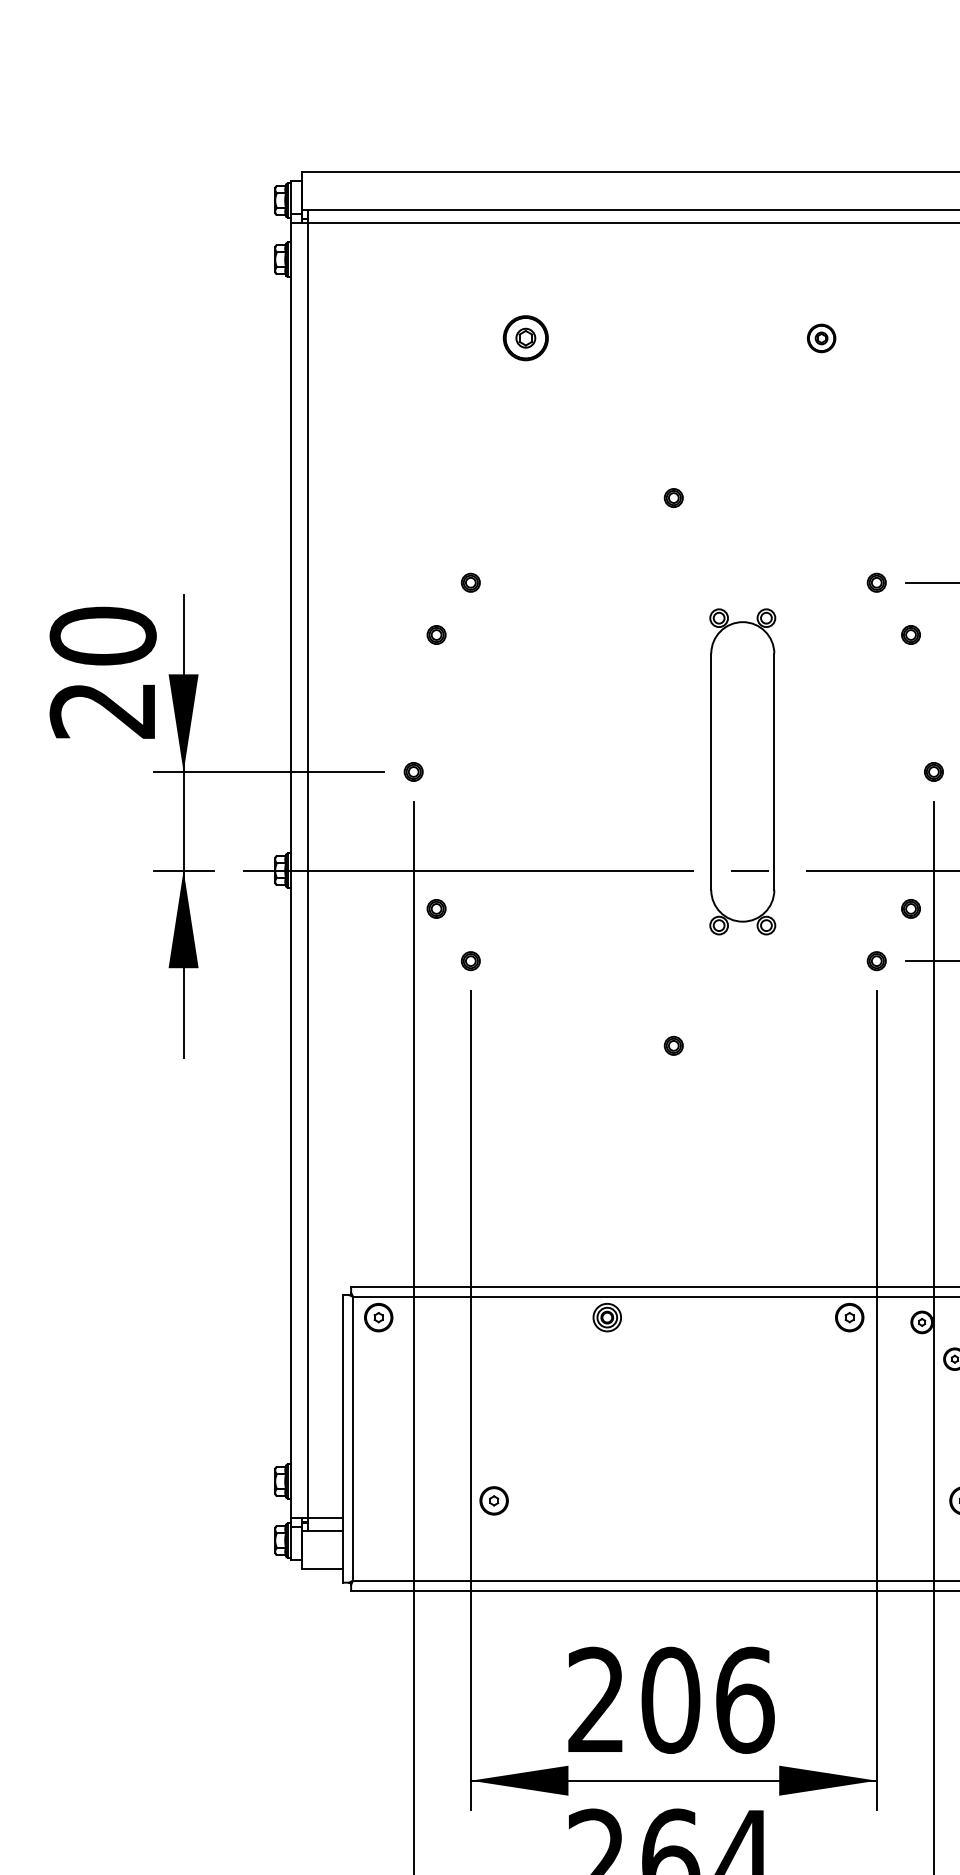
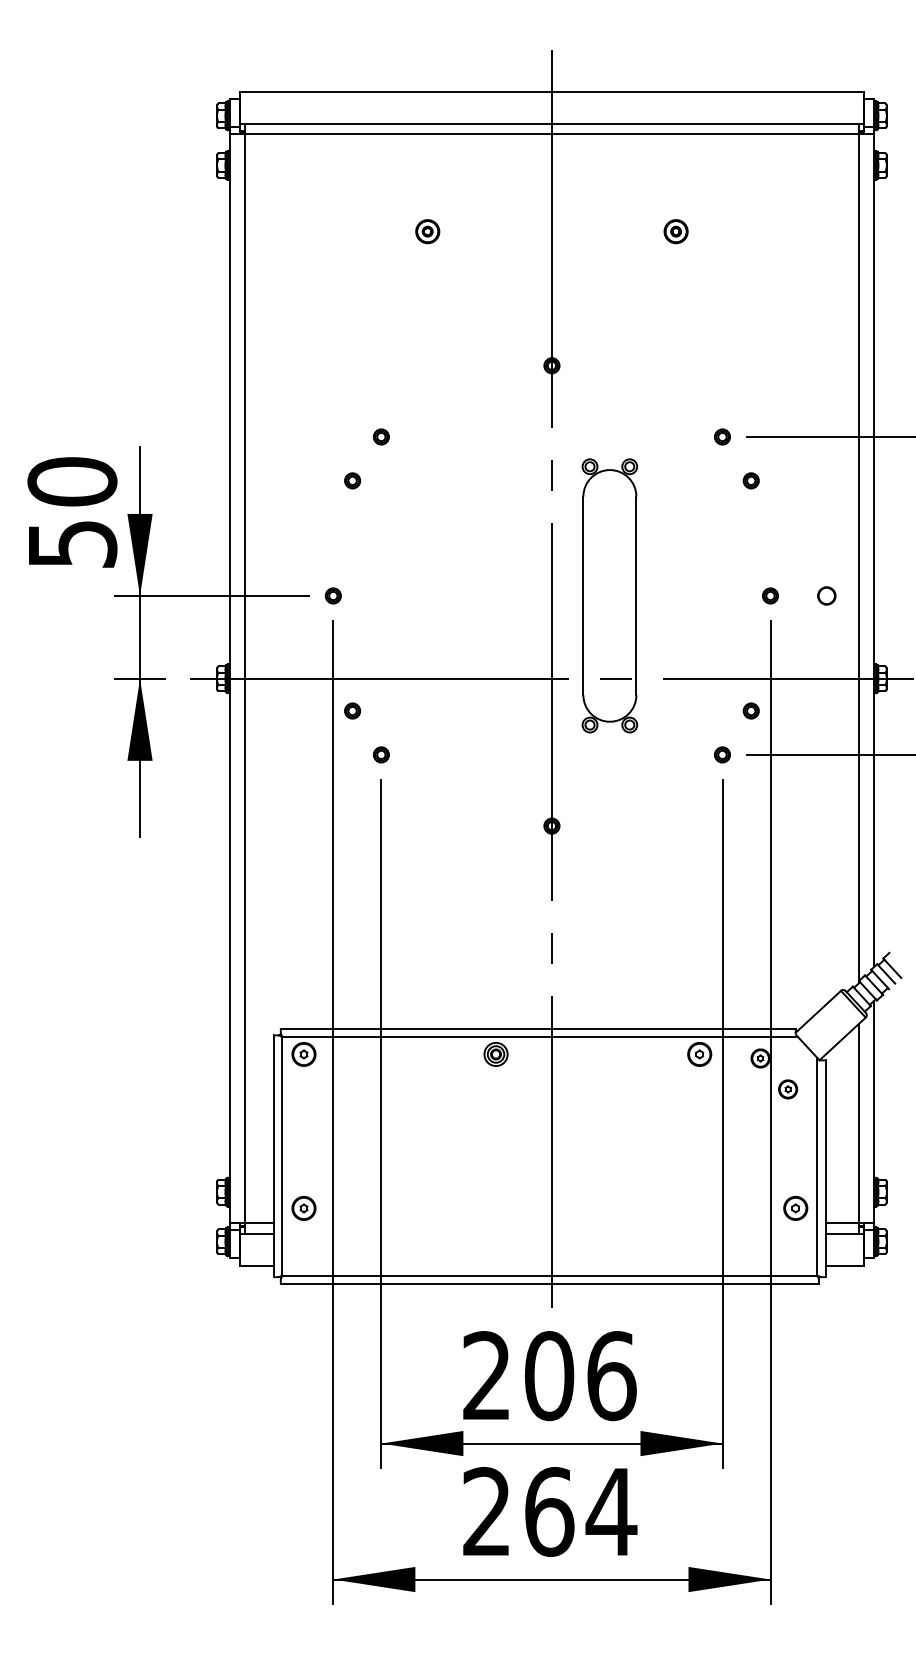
part: (525, 338) -> (427, 231), size x0.62
text: (103, 710) -> (72, 544), 20 -> 50
line: (673, 870) -> (551, 678), added
part: (493, 1500) -> (303, 1208), moved

